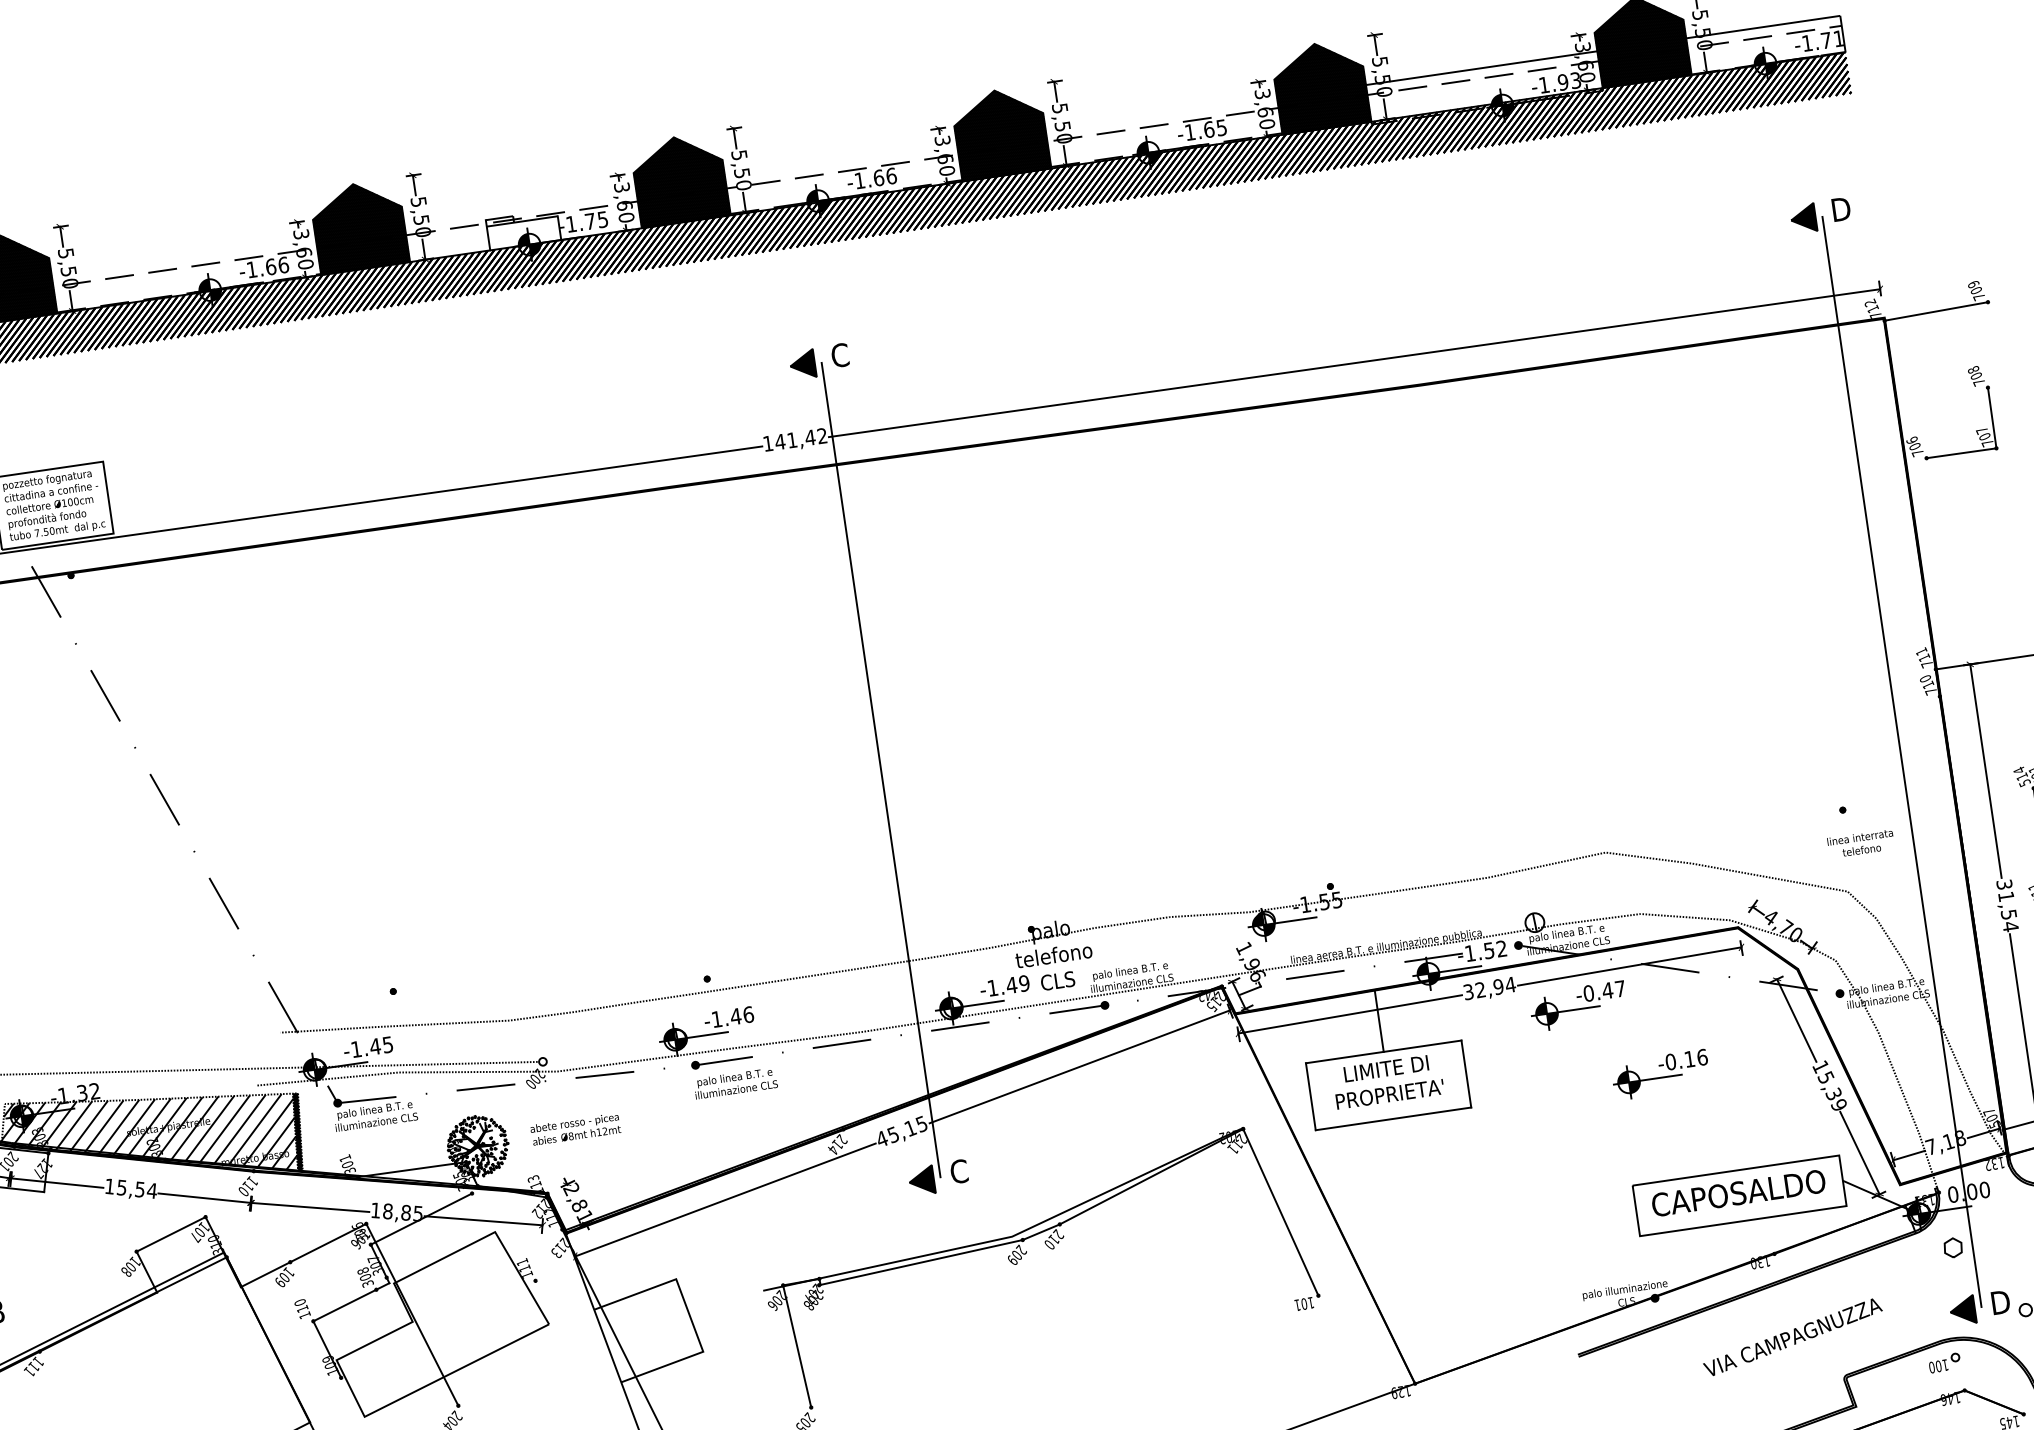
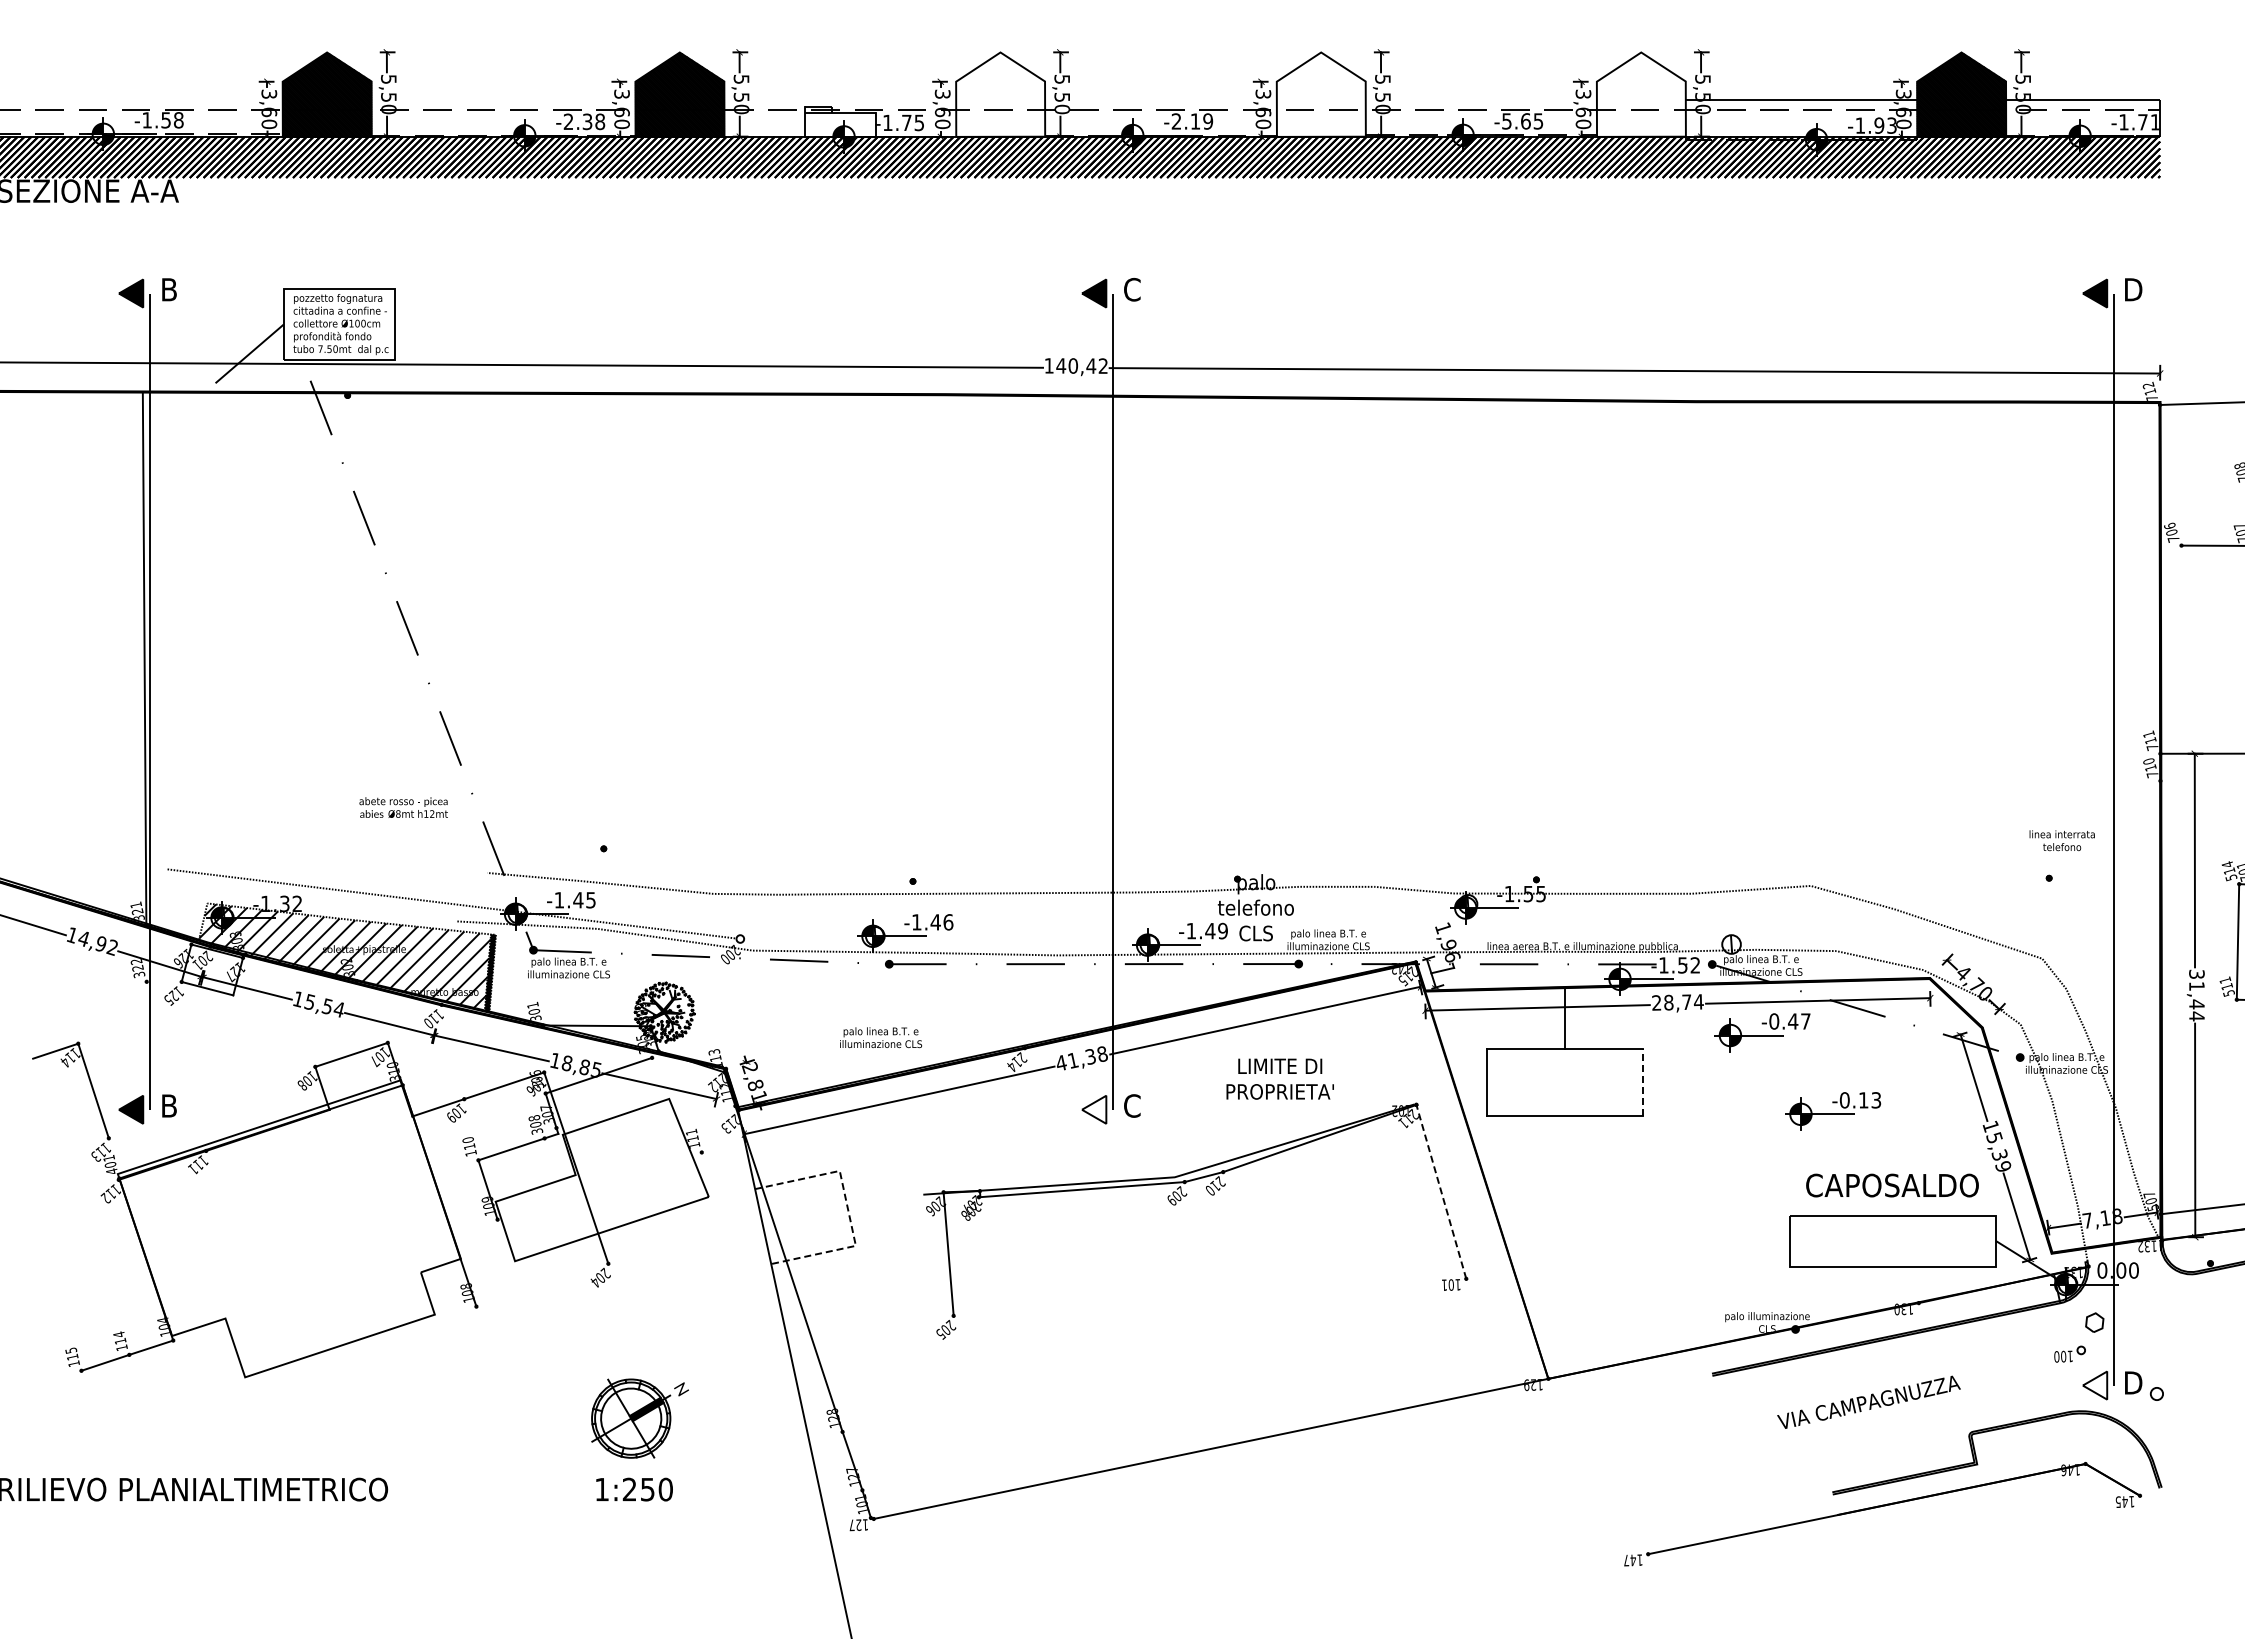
hatch: (1319, 86) -> (1640, 94), removed
hatch: (999, 132) -> (1320, 94), removed
text: (1189, 132) -> (1506, 121), -1.65 -> -5.65
text: (875, 178) -> (1192, 121), -1.66 -> -2.19
hatch: (679, 179) -> (1000, 94), removed
text: (267, 267) -> (584, 121), -1.66 -> -2.38
text: (791, 439) -> (1072, 365), 141,42 -> 140,42
text: (1860, 843) -> (2061, 840), moved
text: (2008, 914) -> (2196, 1004), 31,54 -> 31,44
text: (1483, 989) -> (1671, 1002), 32,94 -> 28,74
text: (1702, 1057) -> (1876, 1100), -0.16 -> -0.13
line: (1465, 1073) -> (1642, 1082), solid -> dashed
text: (1387, 1081) -> (1279, 1078), moved
text: (736, 1083) -> (881, 1037), moved
text: (575, 1129) -> (403, 807), moved
text: (907, 1129) -> (1087, 1057), 45,15 -> 41,38
fill: (920, 1180) -> (1093, 1109), removed
text: (1738, 1193) -> (1892, 1185), moved
line: (1280, 1211) -> (1441, 1191), solid -> dashed
fill: (1962, 1310) -> (2094, 1385), removed
line: (689, 1315) -> (847, 1208), solid -> dashed
text: (1792, 1336) -> (1868, 1401), moved
part: (1944, 1362) -> (2069, 1353), moved

